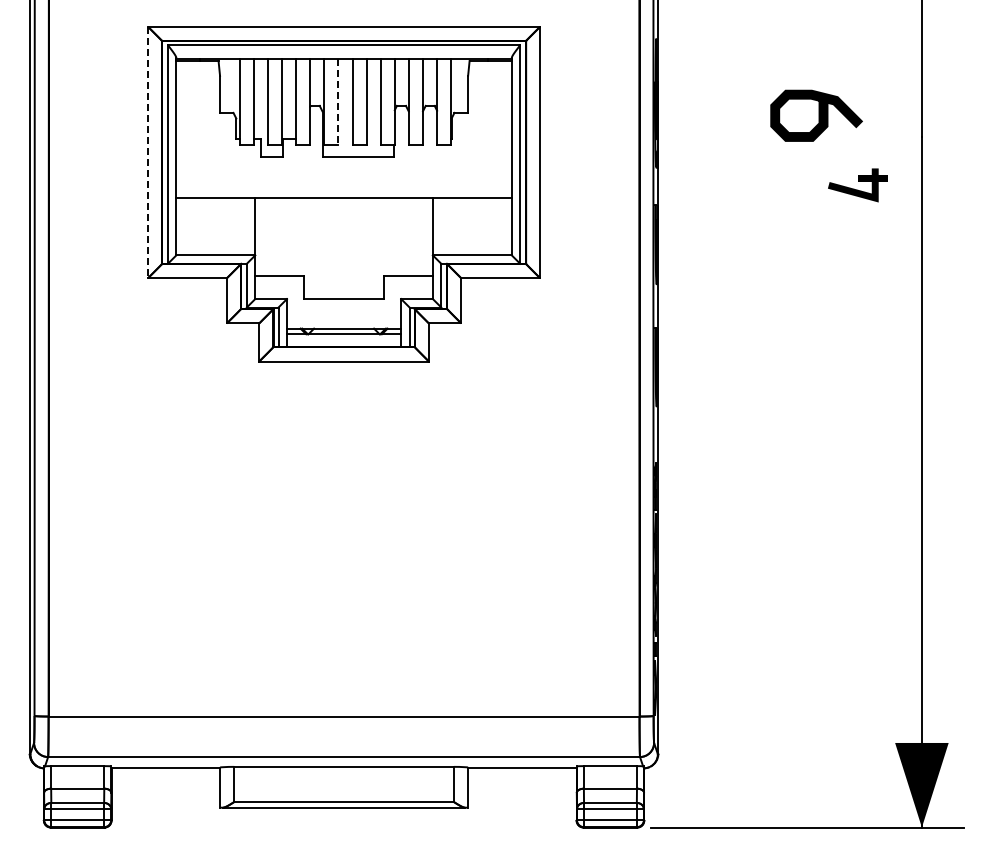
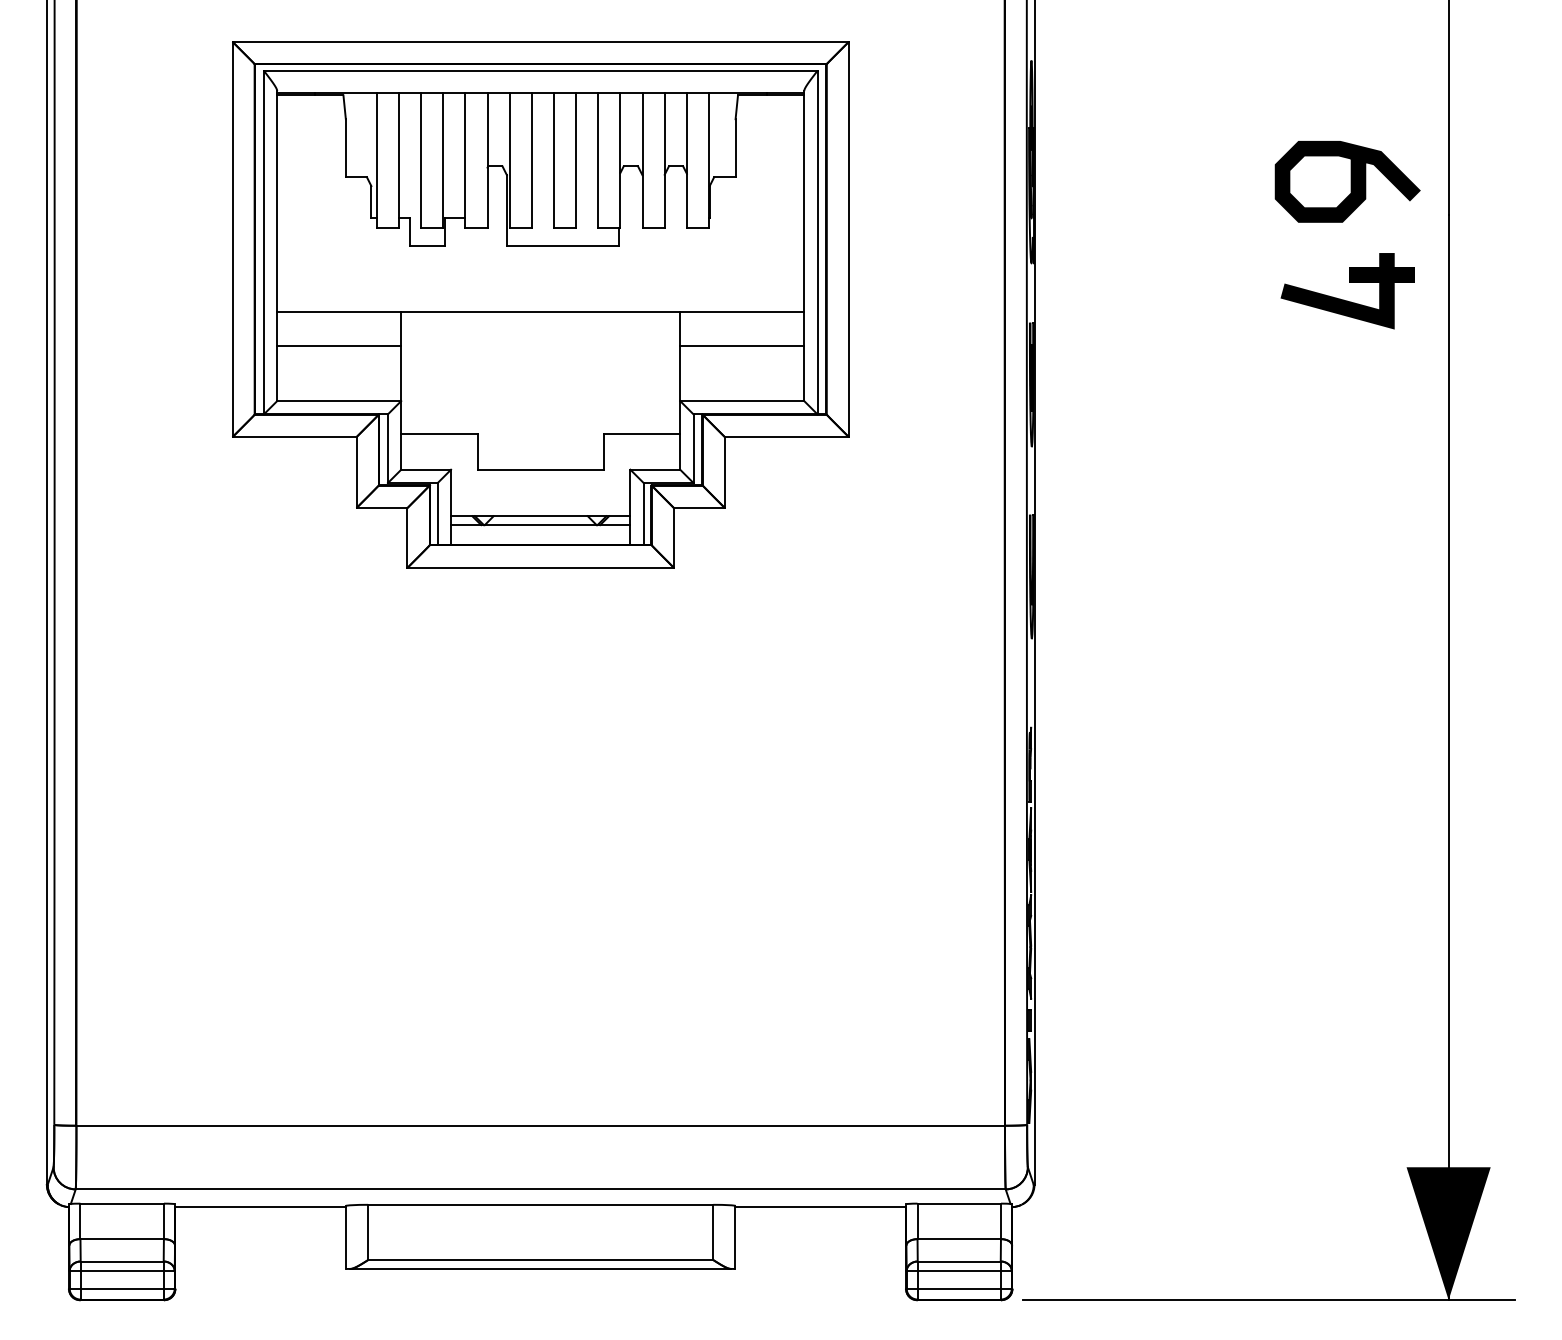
line: (338, 102) -> (531, 160), dashed -> solid
curve: (818, 115) -> (1350, 181), moved
line: (147, 152) -> (231, 239), dashed -> solid
part: (857, 185) -> (1347, 291), size x1.43
line: (215, 220) -> (338, 346), added
line: (471, 220) -> (740, 346), added

